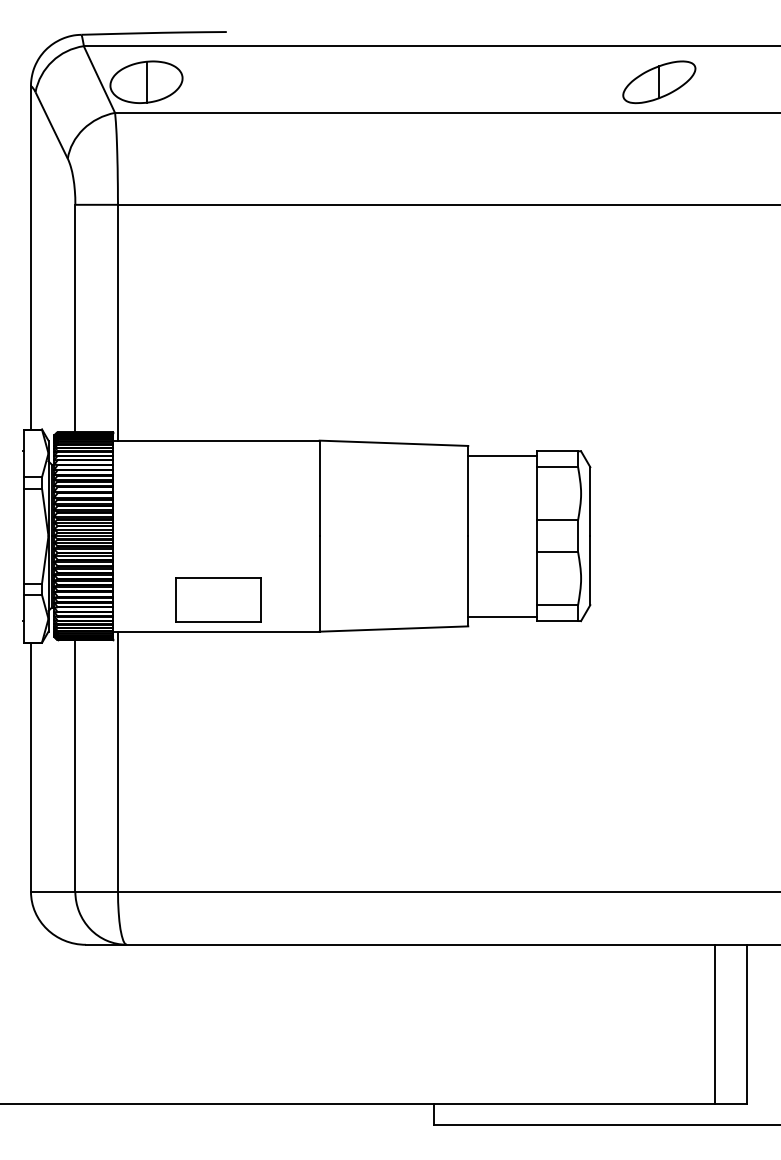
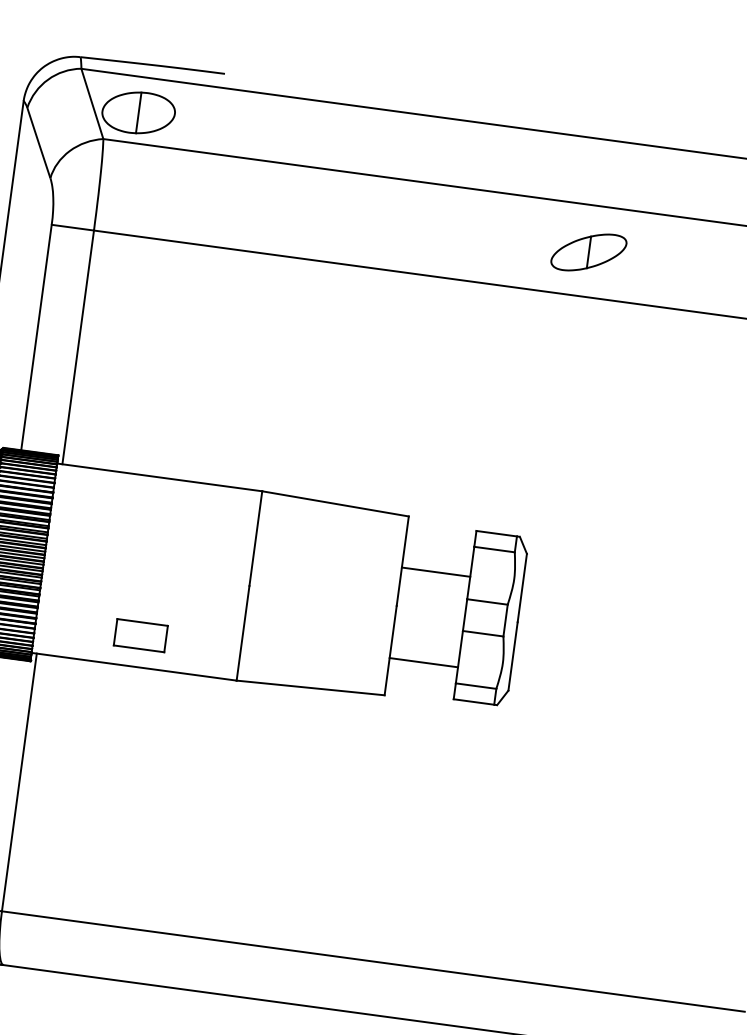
part: (659, 82) -> (589, 252), moved
line: (502, 455) -> (435, 572), moved
part: (218, 599) -> (140, 635), size x0.6
line: (502, 616) -> (423, 662), moved

